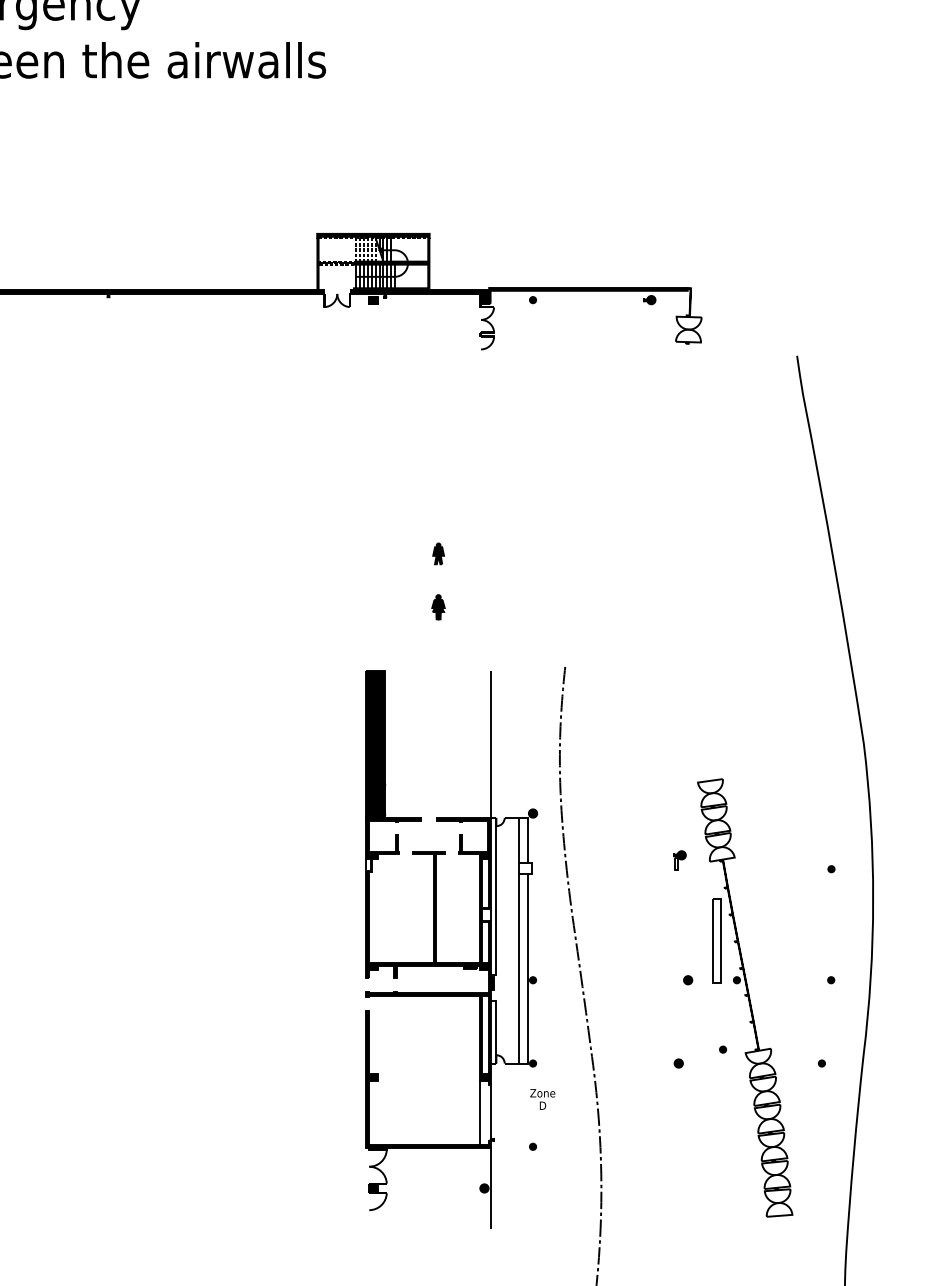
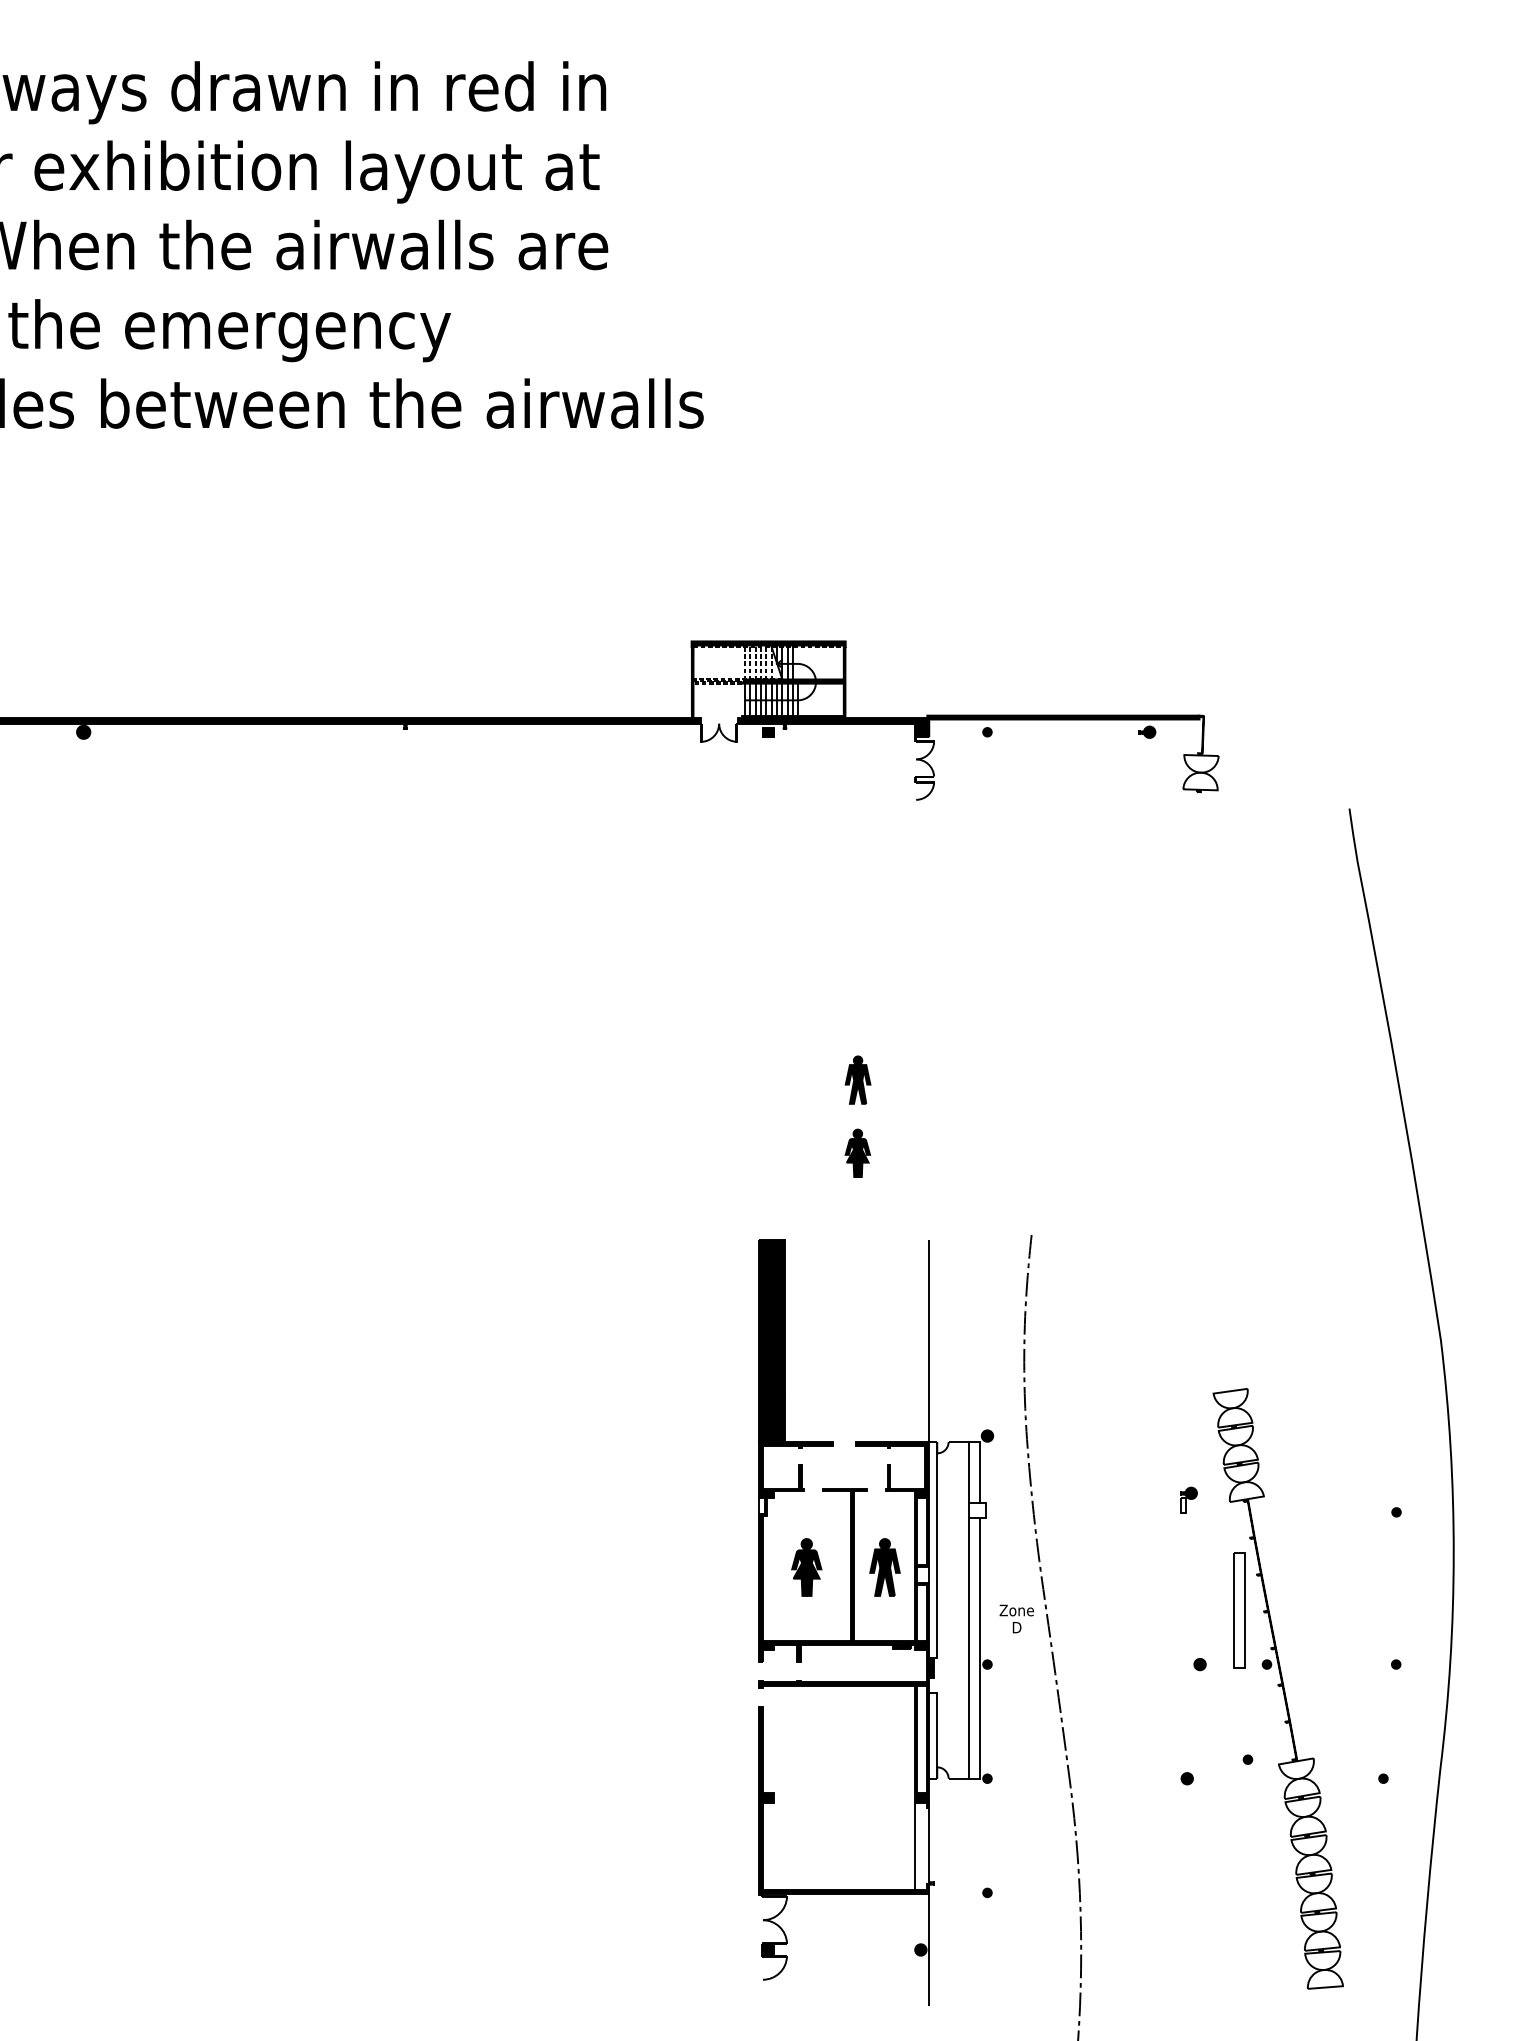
part: (438, 553) -> (857, 1079), size x1.67
part: (438, 606) -> (857, 1152), size x1.43
part: (401, 909) -> (806, 1567), added
part: (457, 909) -> (884, 1567), added
text: (542, 1099) -> (1016, 1618), moved

